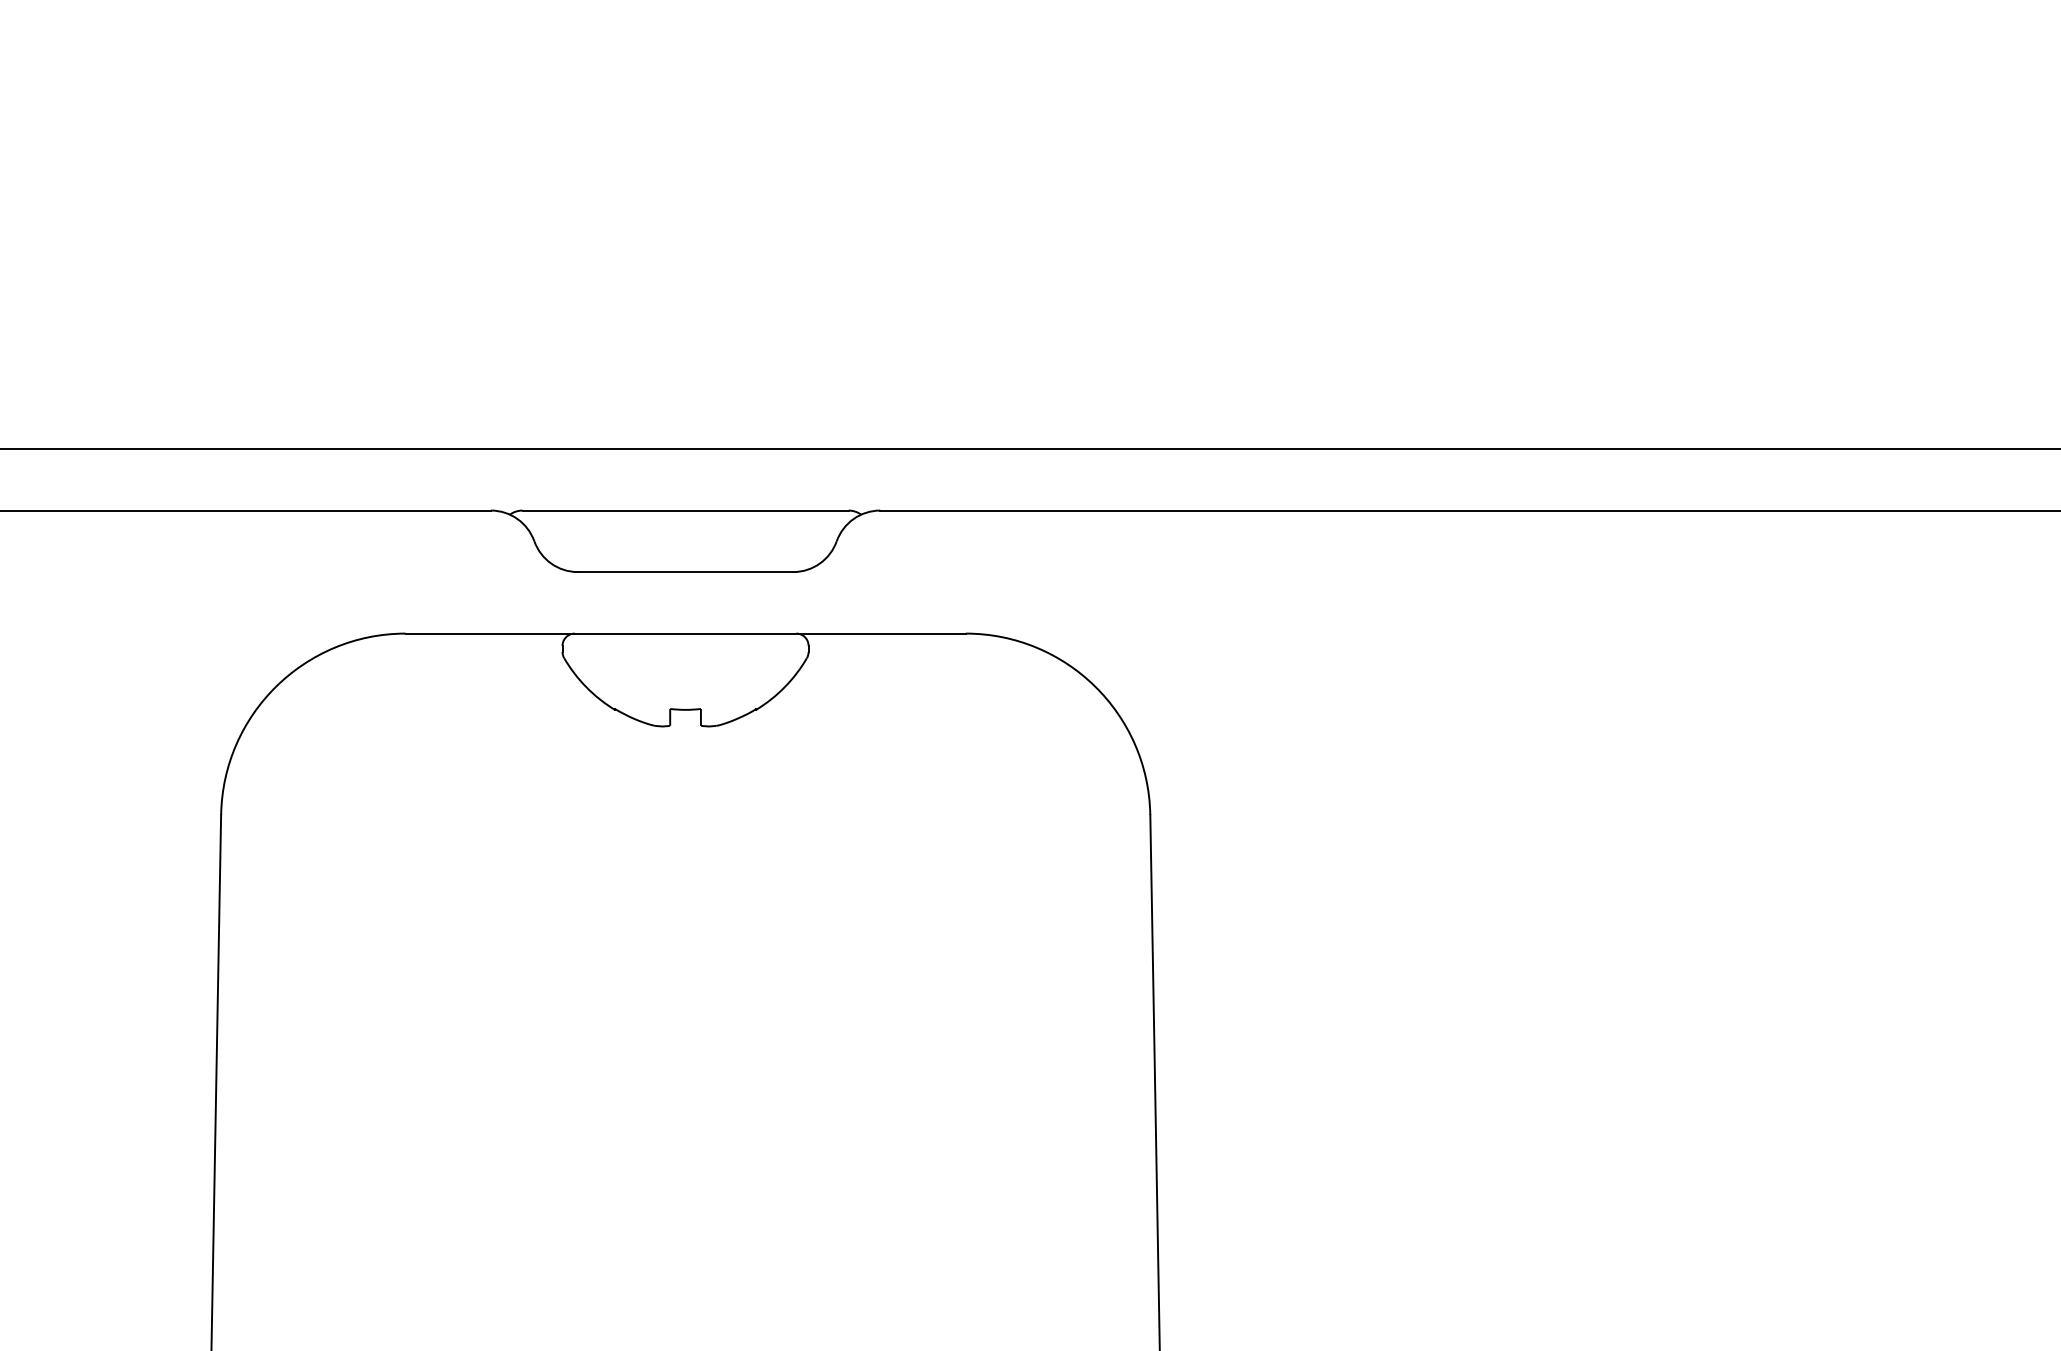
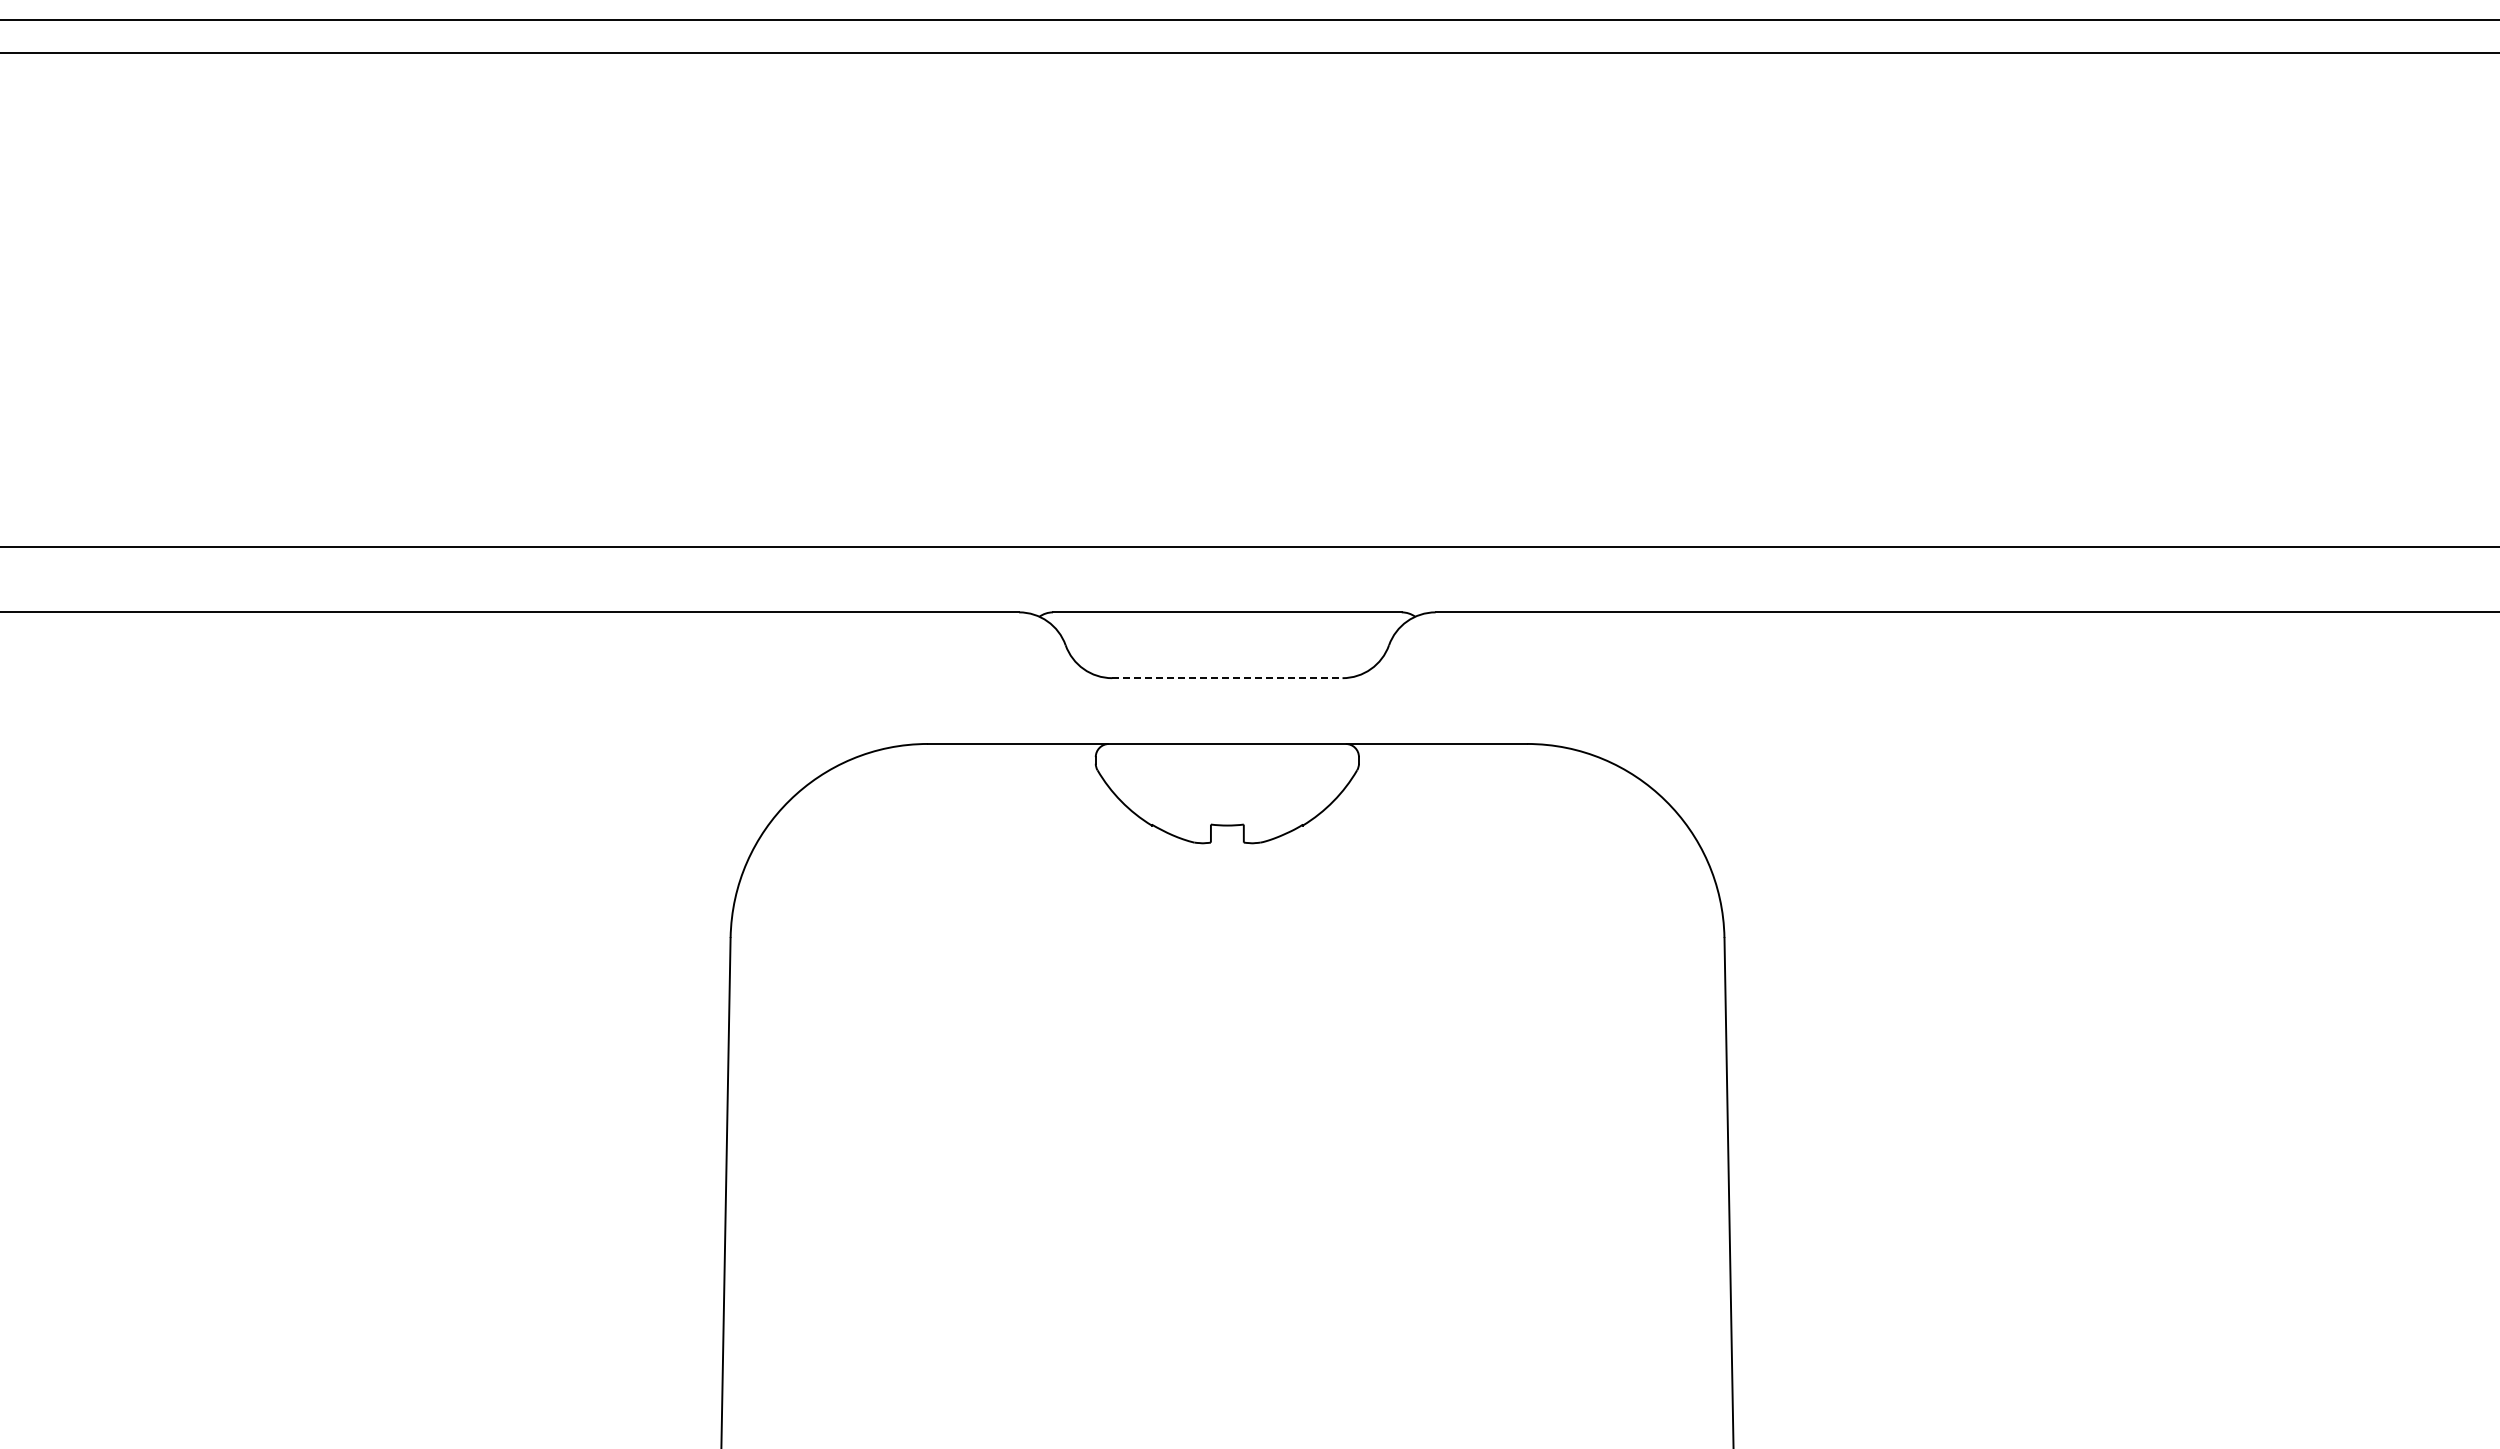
line: (685, 572) -> (1227, 678), solid -> dashed

